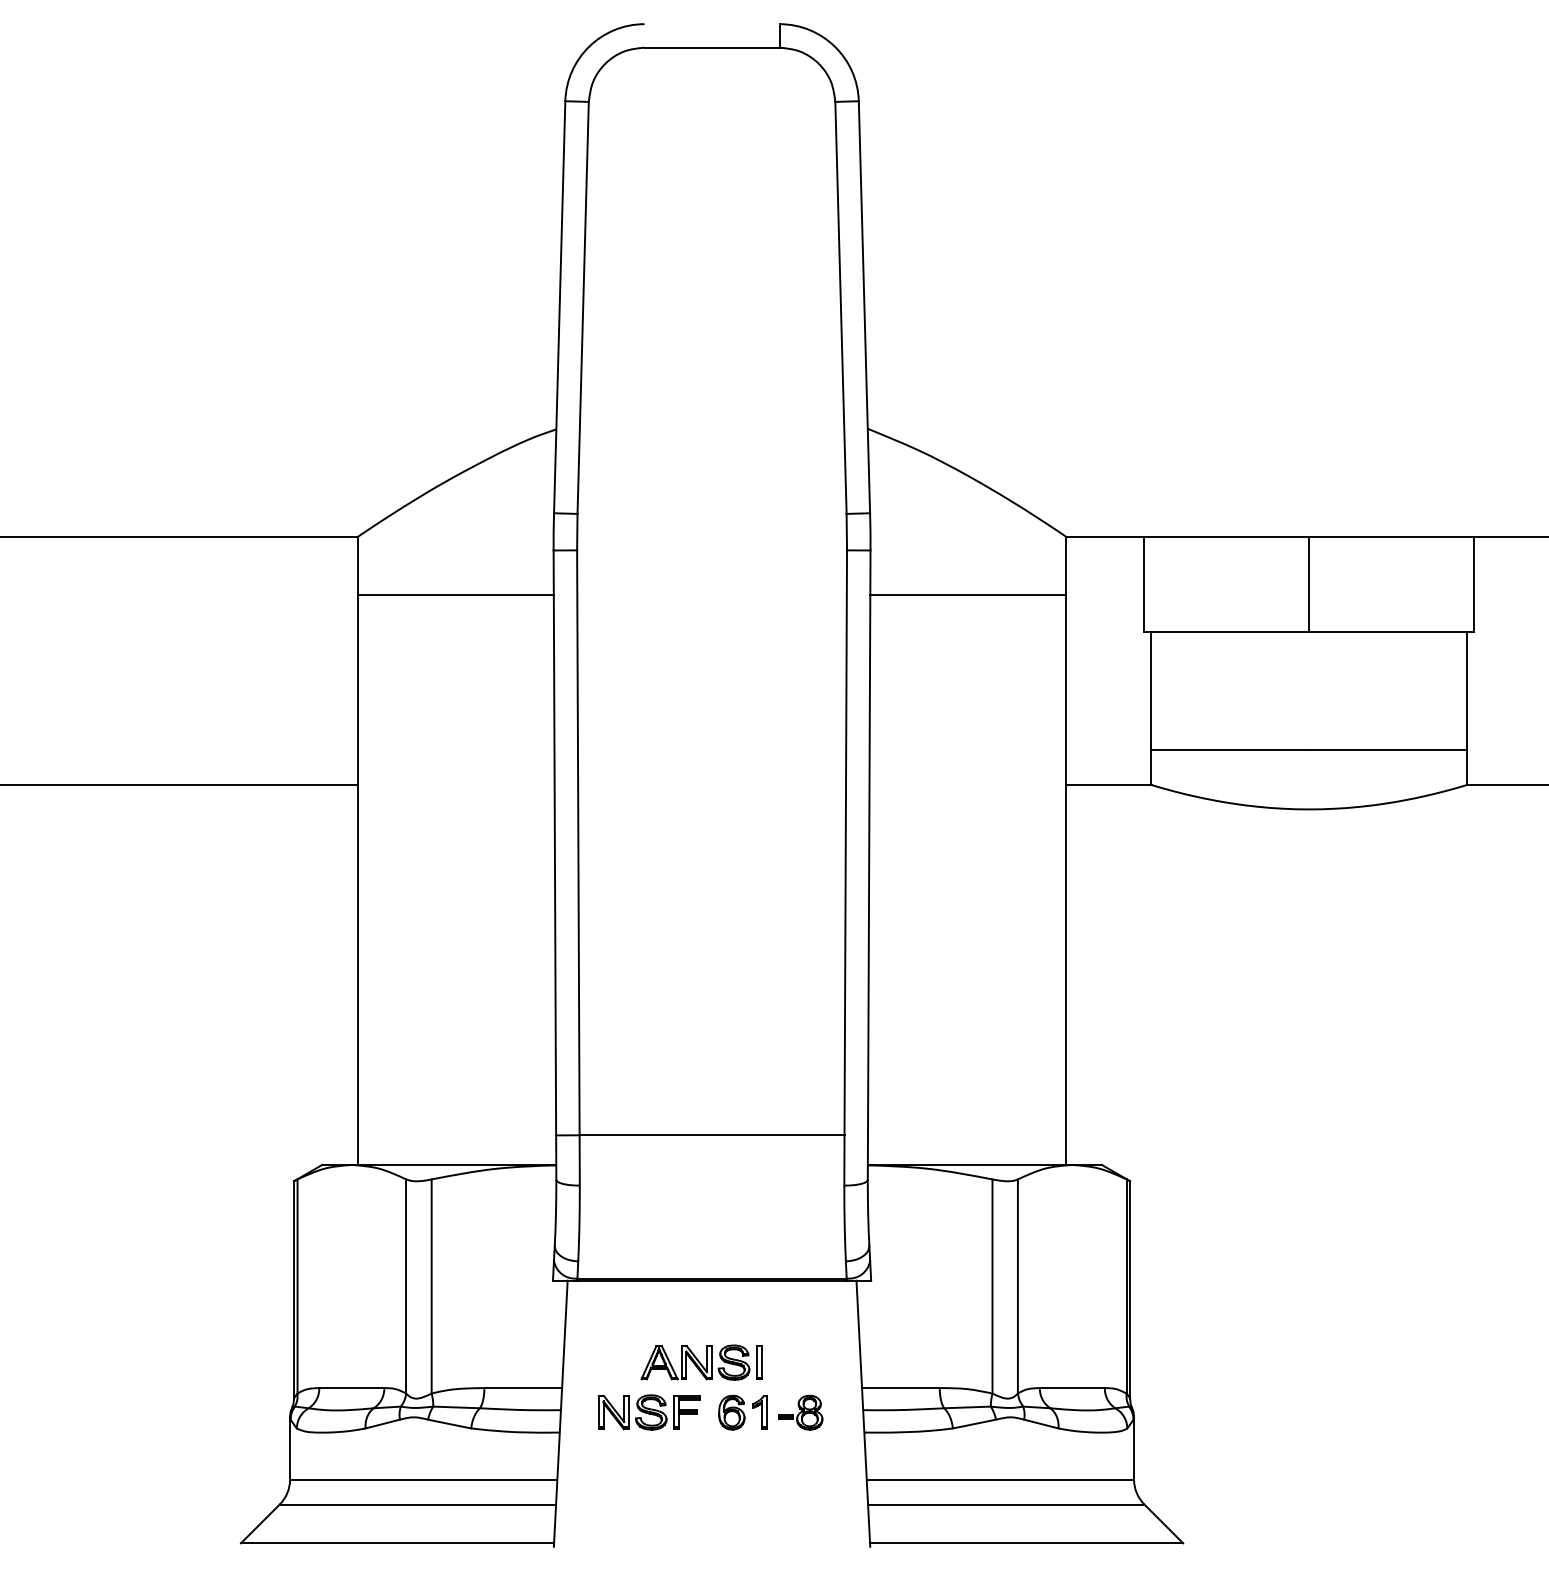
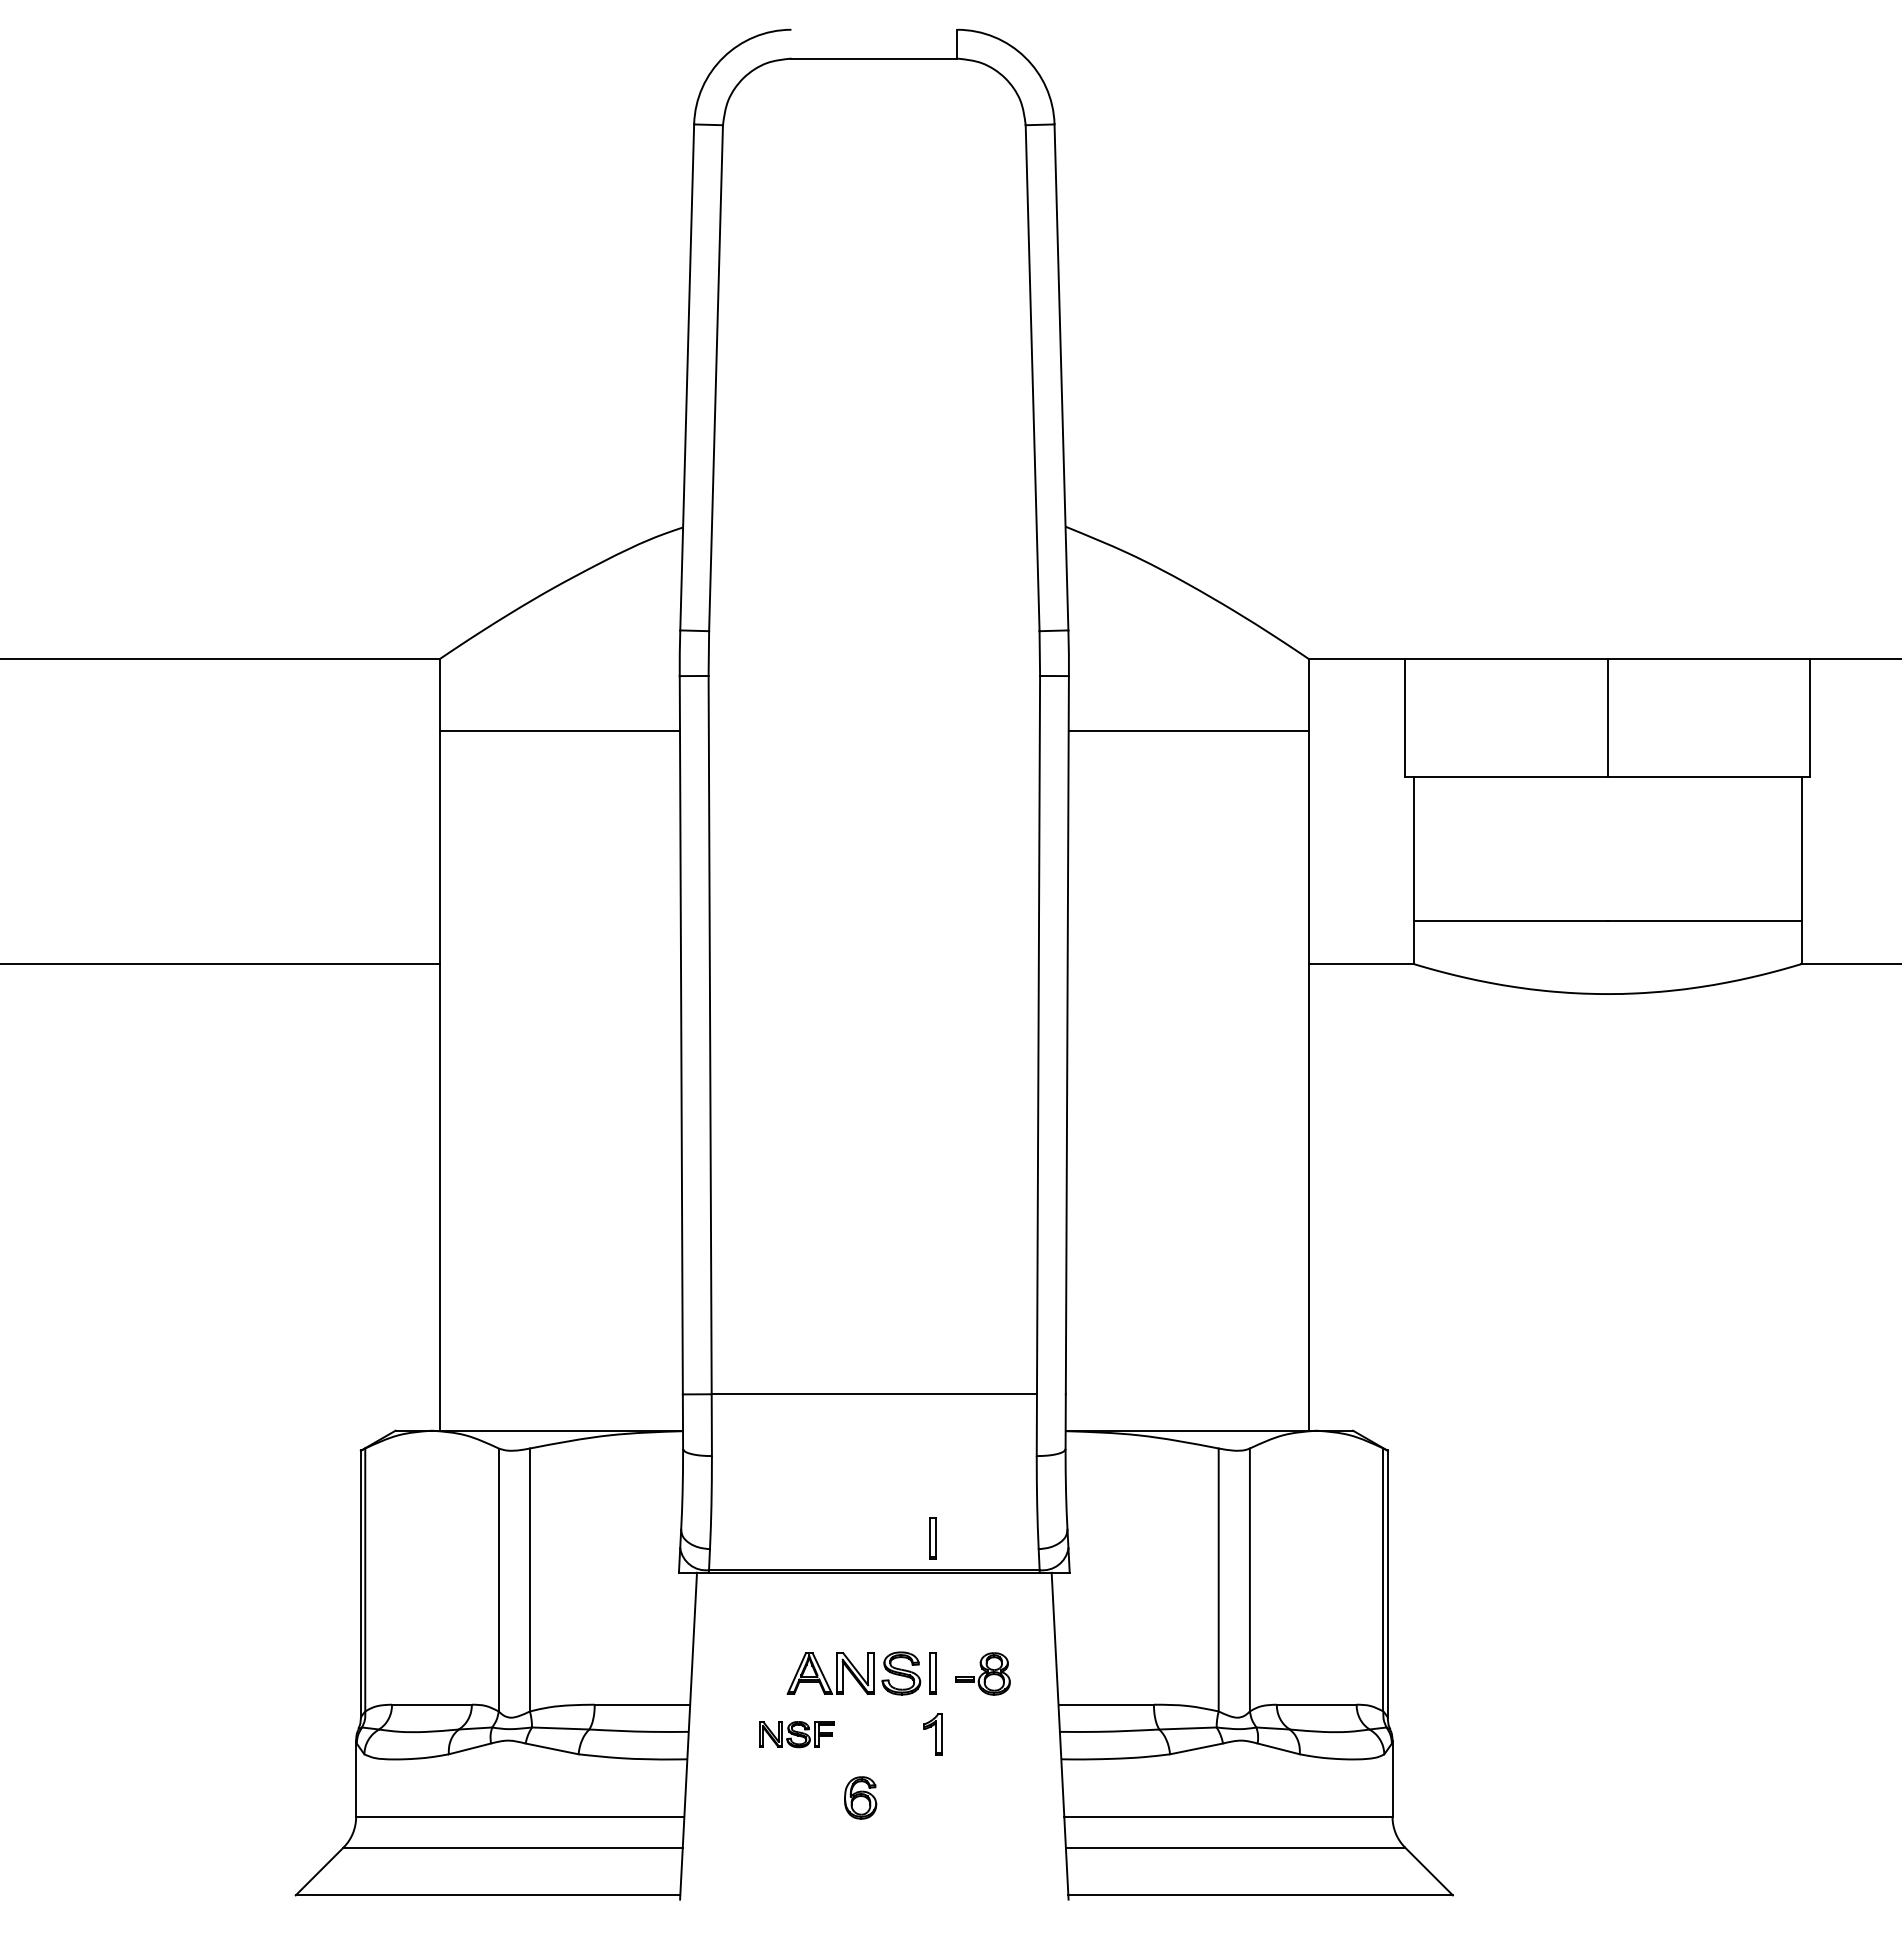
part: (759, 1252) -> (932, 1538), added
part: (648, 1412) -> (796, 1734), size x0.6
part: (731, 1412) -> (860, 1797), moved
part: (800, 1412) -> (982, 1673), moved

